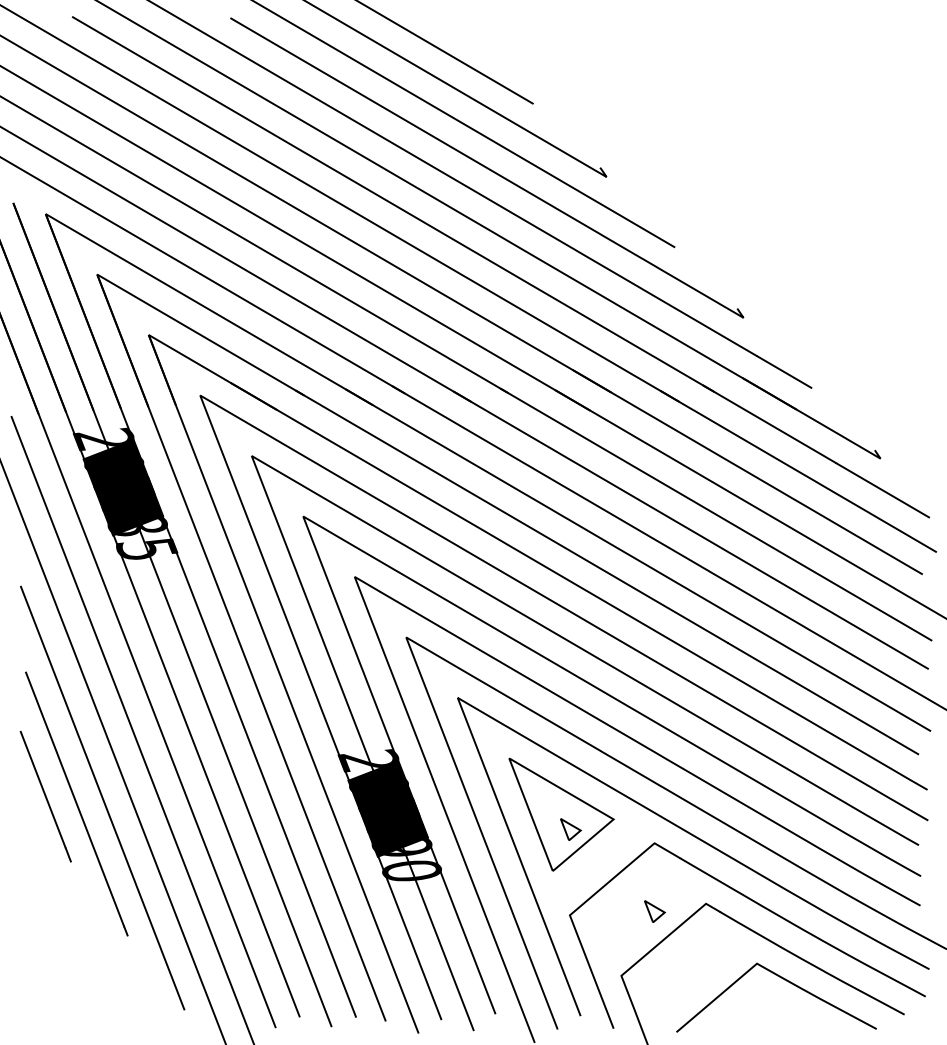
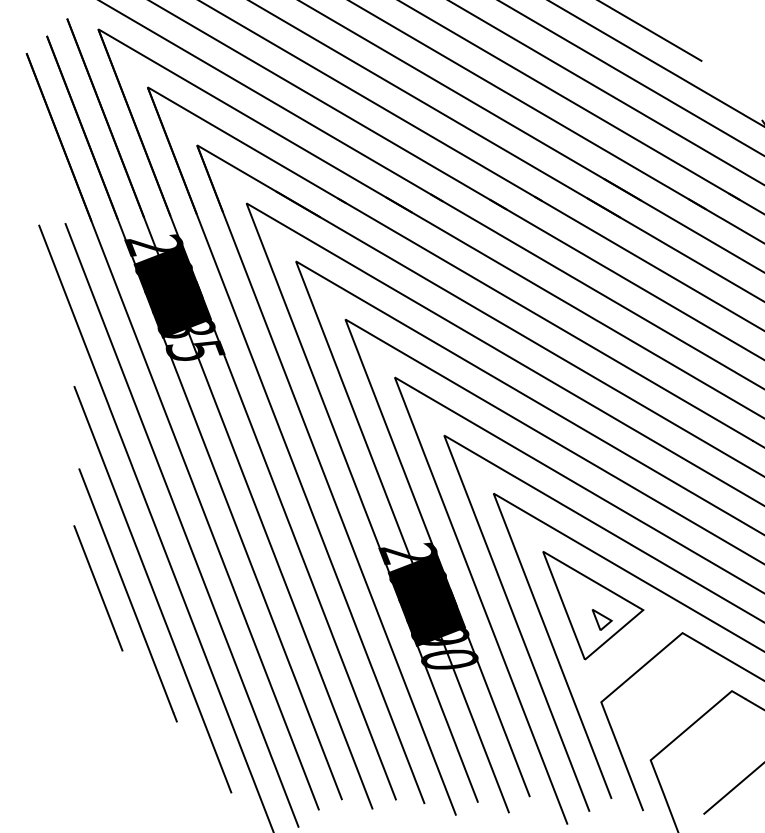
part: (654, 911) -> (682, 698), removed

